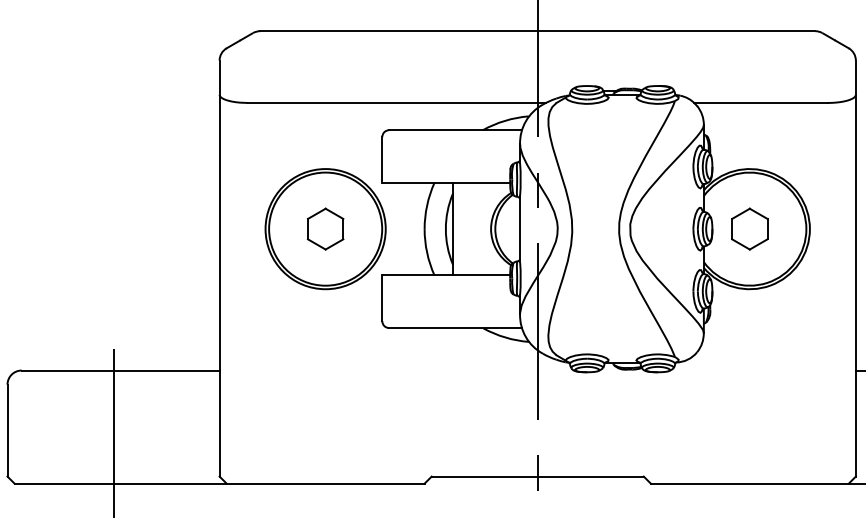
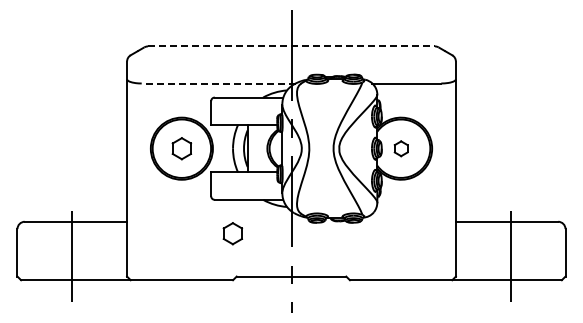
line: (537, 31) -> (291, 46), solid -> dashed
line: (396, 102) -> (218, 83), solid -> dashed
part: (750, 228) -> (401, 148), size x0.7
part: (423, 393) -> (232, 233), added

